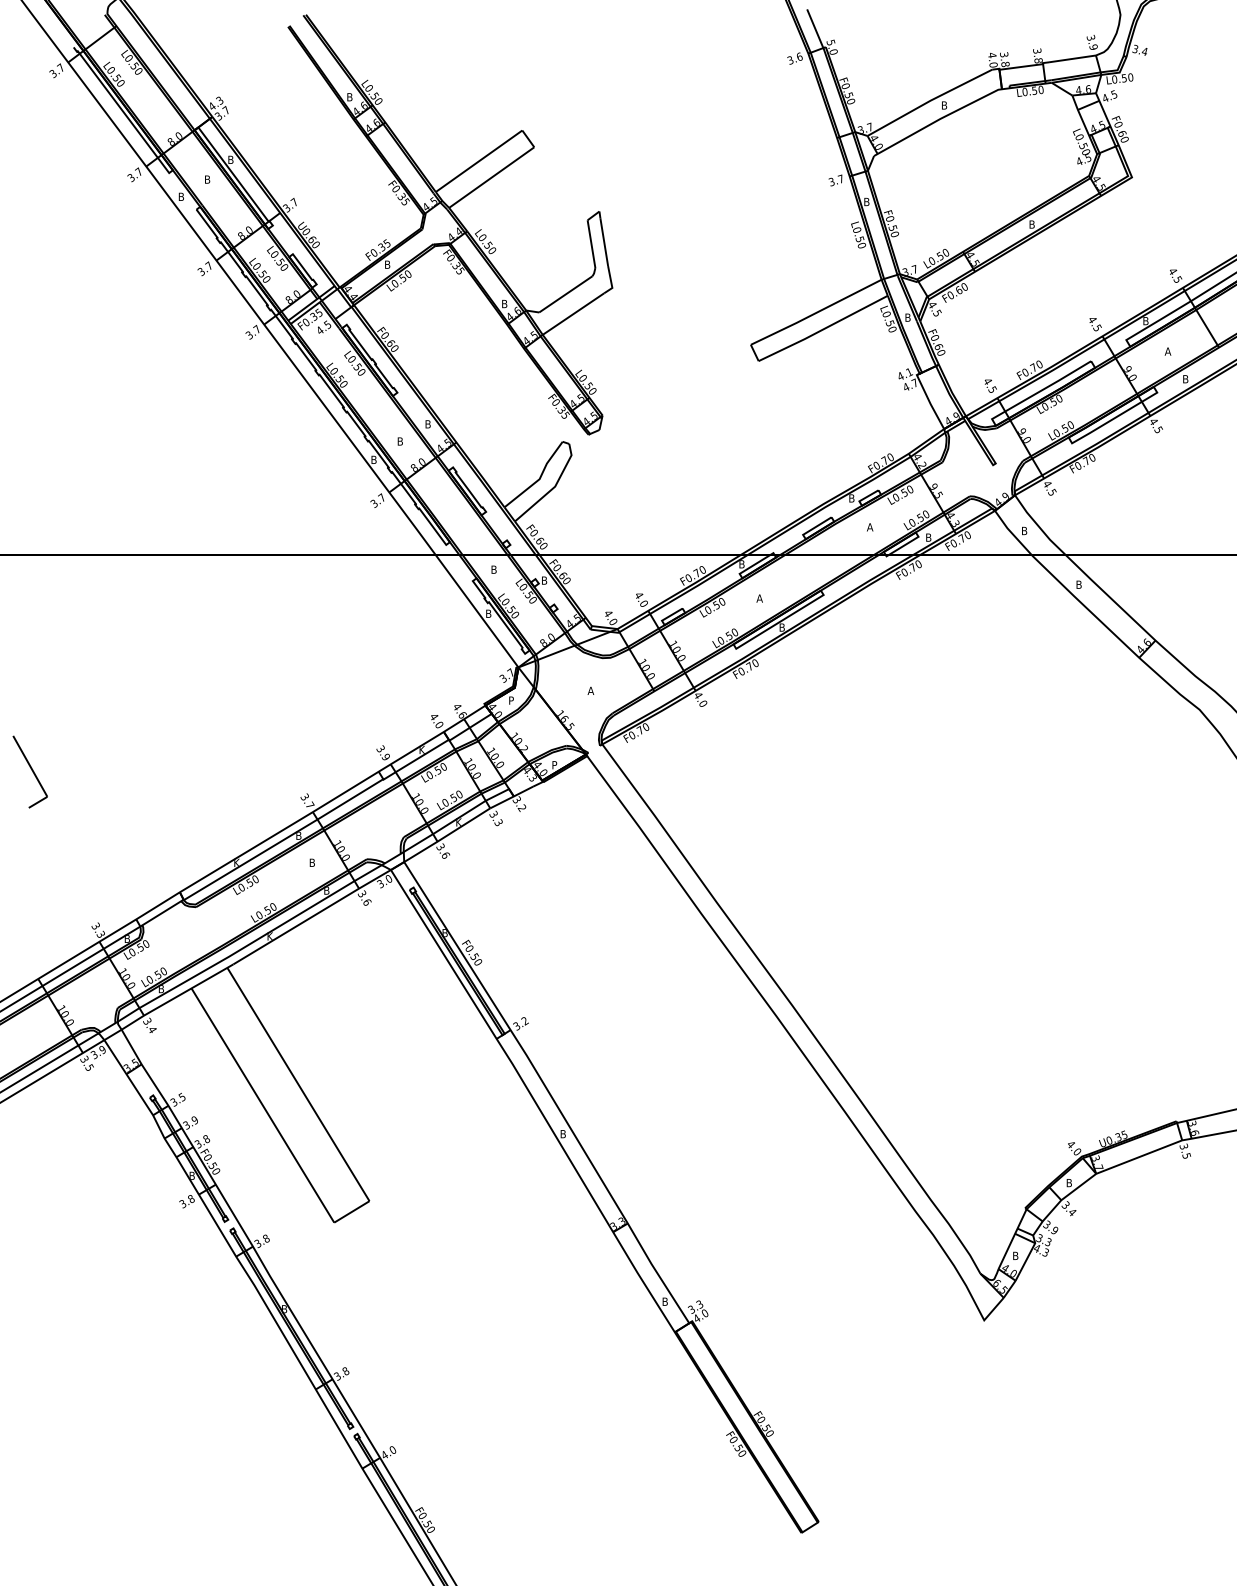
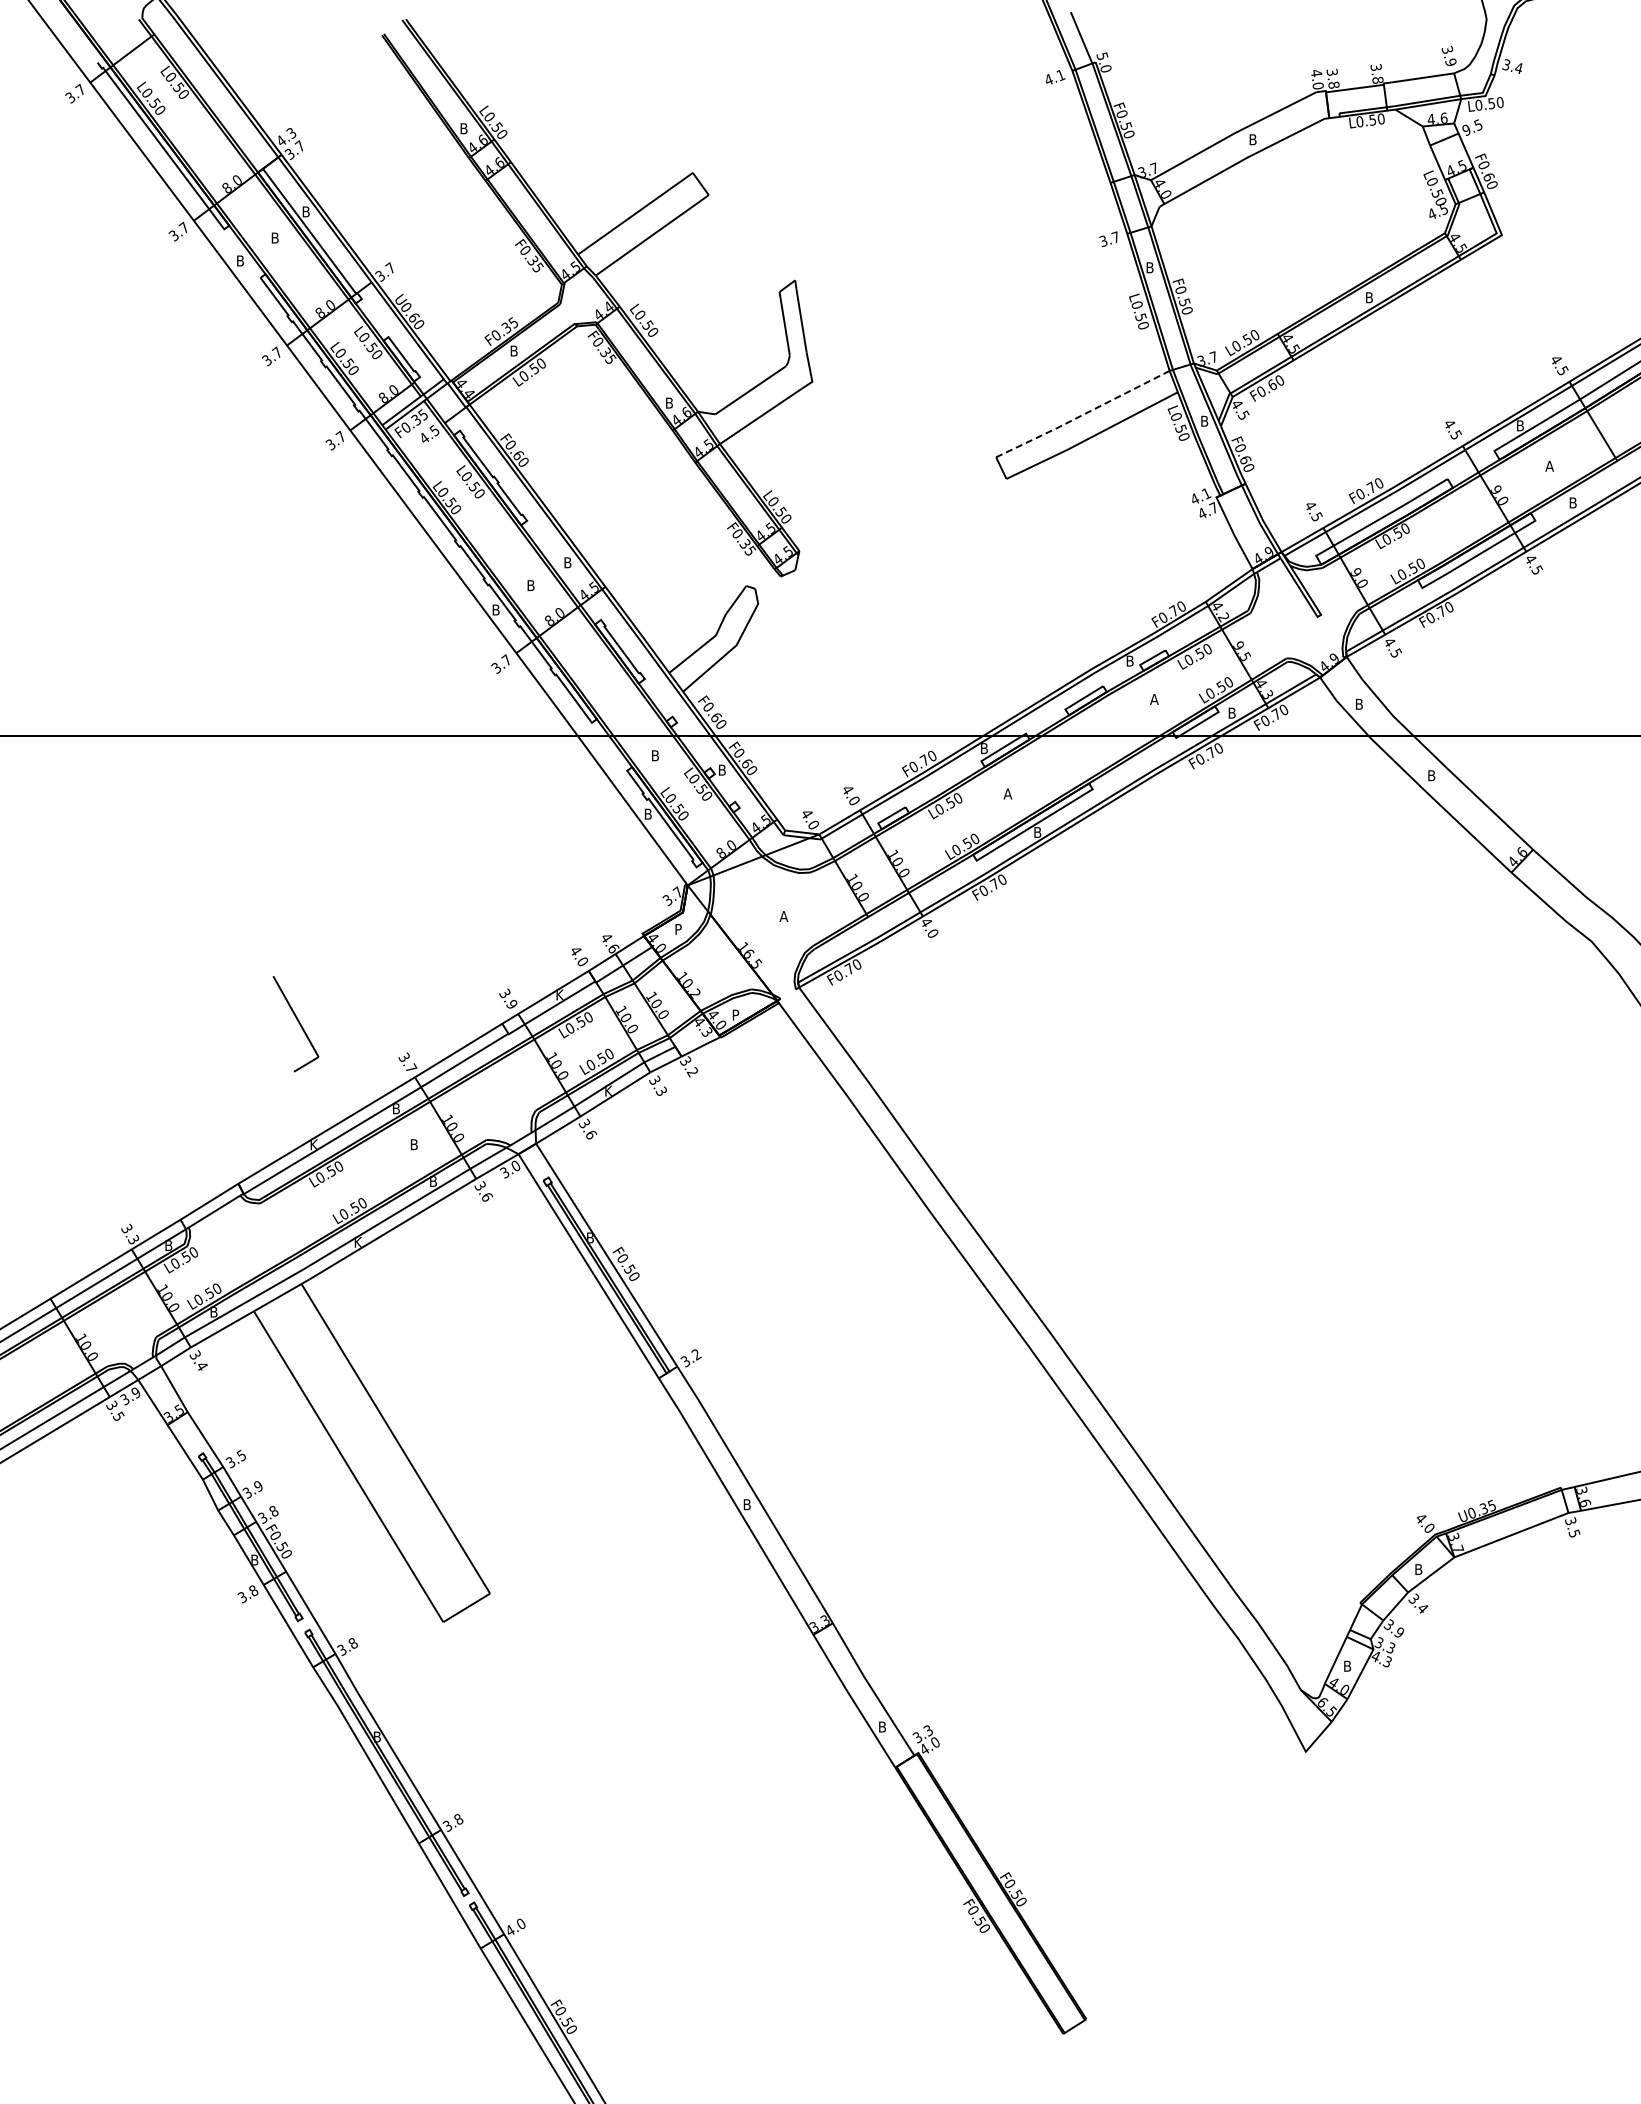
text: (794, 58) -> (1054, 77), 3.6 -> 4.1
text: (1105, 97) -> (1466, 129), 4.5 -> 9.5
line: (815, 313) -> (1082, 415), solid -> dashed
part: (29, 772) -> (295, 1024), moved

